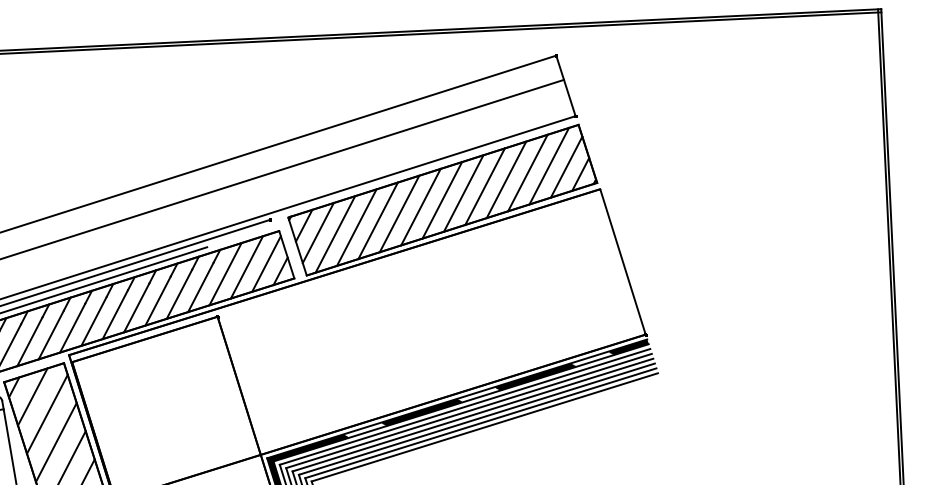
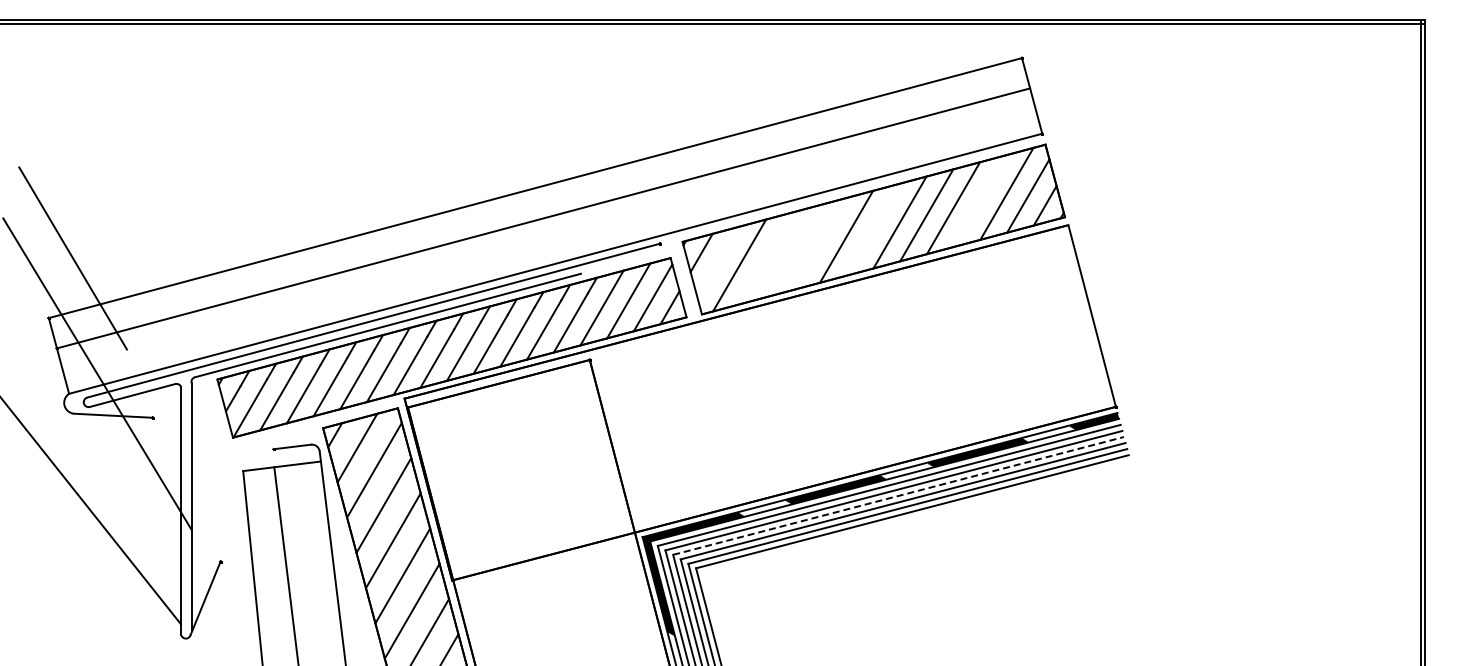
line: (527, 173) -> (979, 201), removed
line: (441, 200) -> (872, 229), removed
line: (399, 214) -> (819, 244), removed
line: (377, 221) -> (792, 251), removed
line: (356, 227) -> (765, 258), removed
line: (318, 232) -> (718, 262), removed
line: (472, 414) -> (898, 495), solid -> dashed

